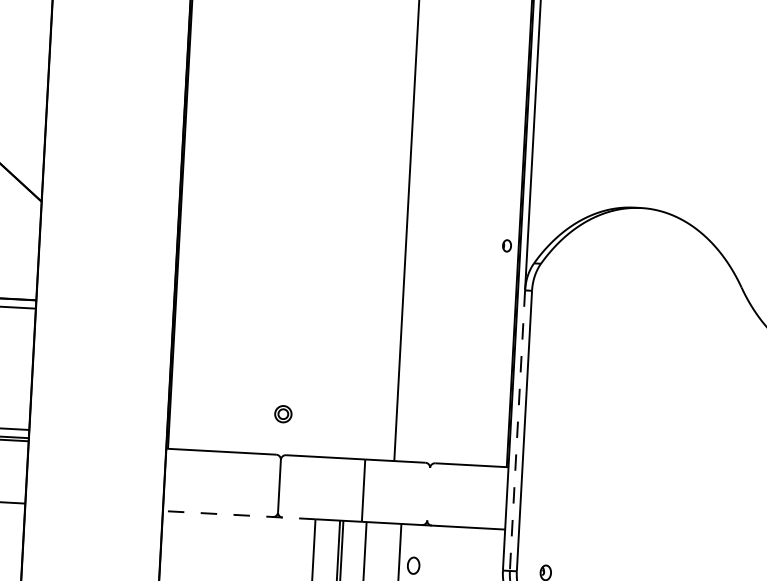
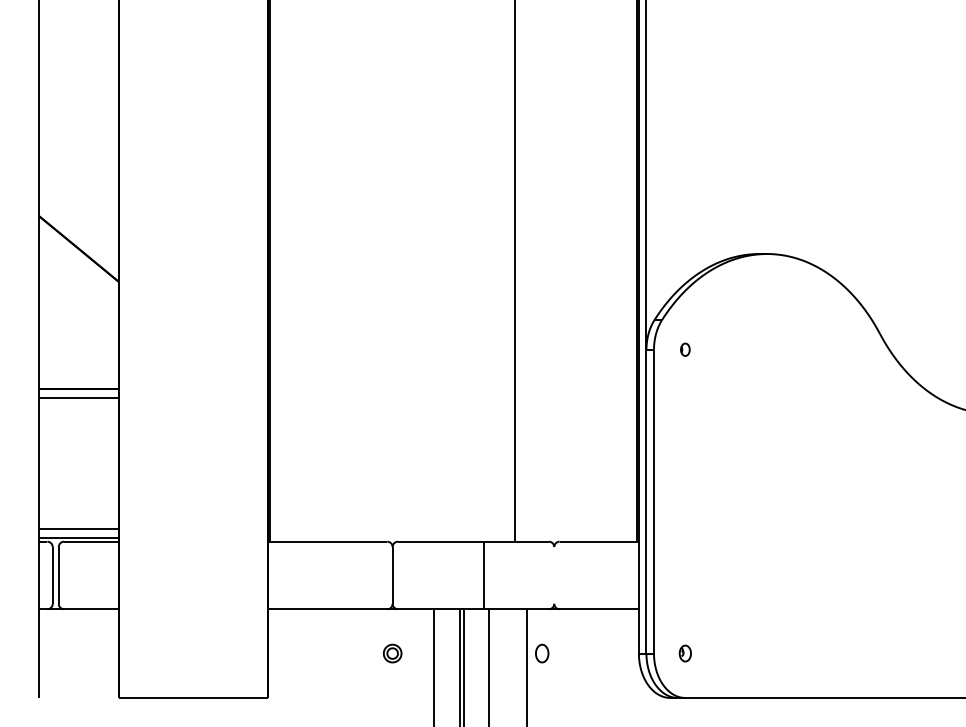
part: (507, 245) -> (685, 349), moved
part: (283, 414) -> (392, 653), moved
line: (517, 430) -> (646, 501), dashed -> solid
line: (238, 515) -> (350, 609), dashed -> solid

